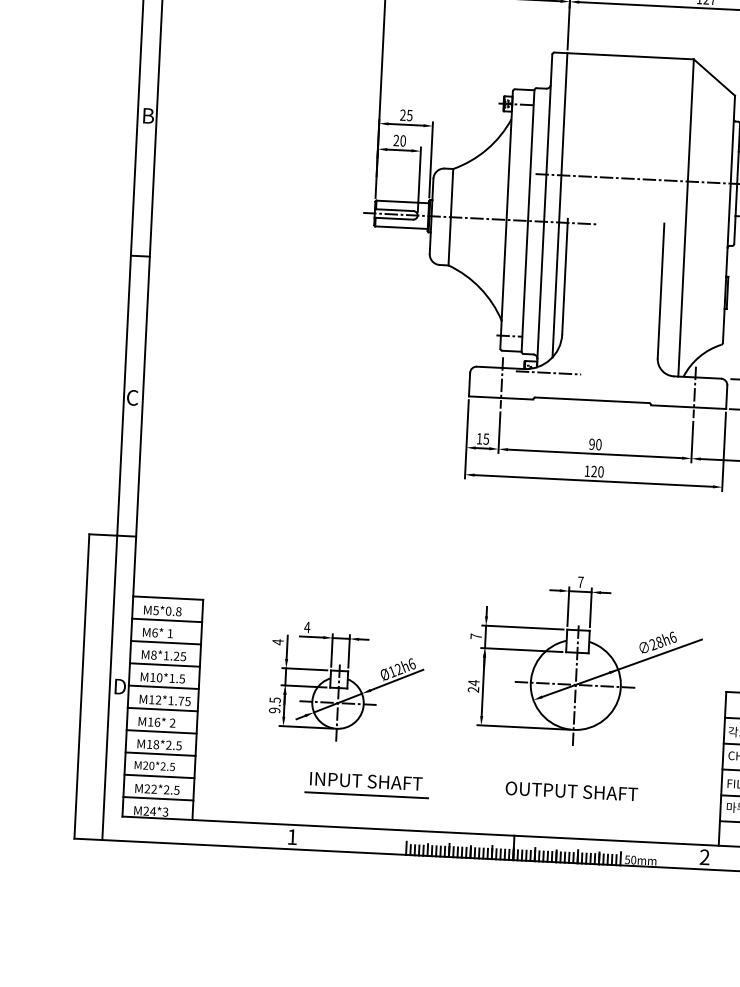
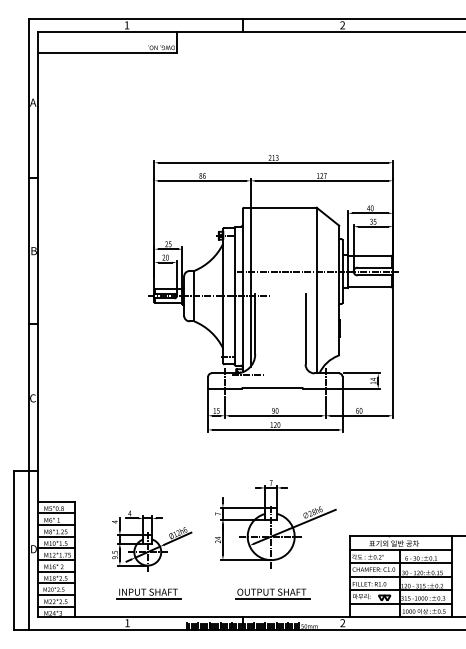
part: (366, 783) -> (148, 593), moved
line: (572, 805) -> (272, 599), added

